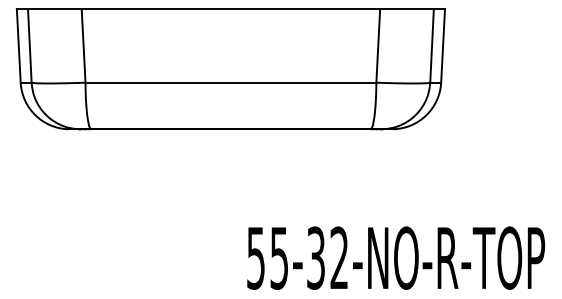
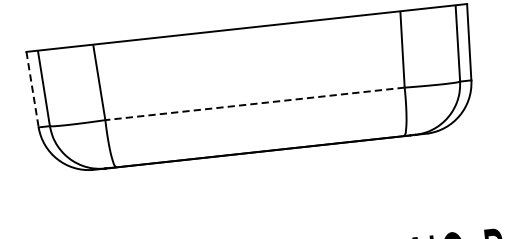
line: (18, 45) -> (32, 89), solid -> dashed
line: (230, 82) -> (254, 103), solid -> dashed

